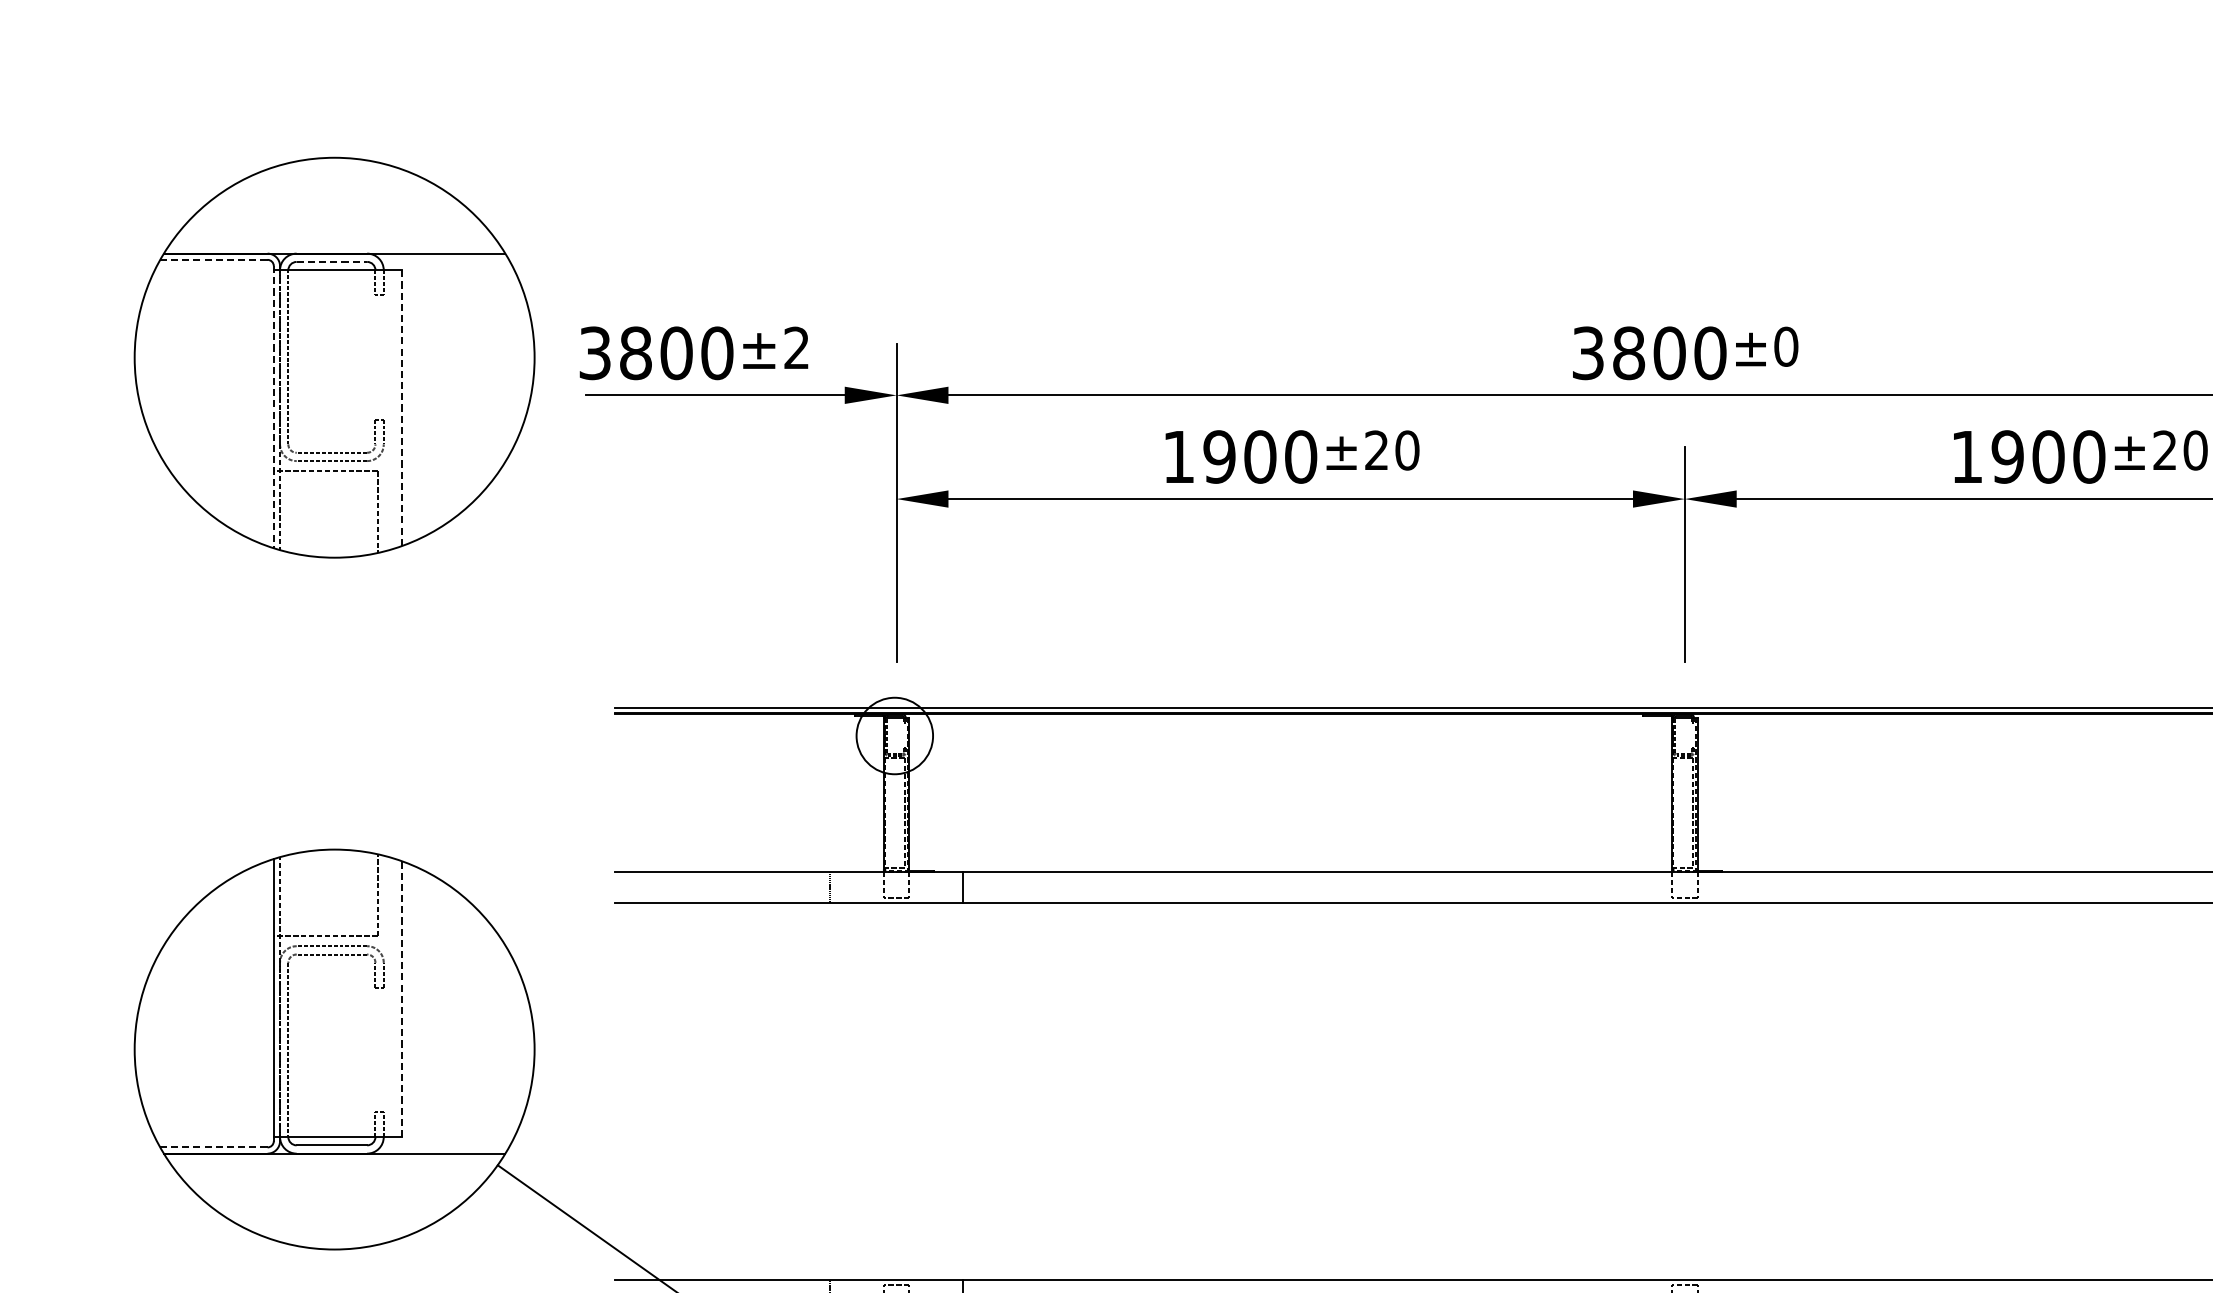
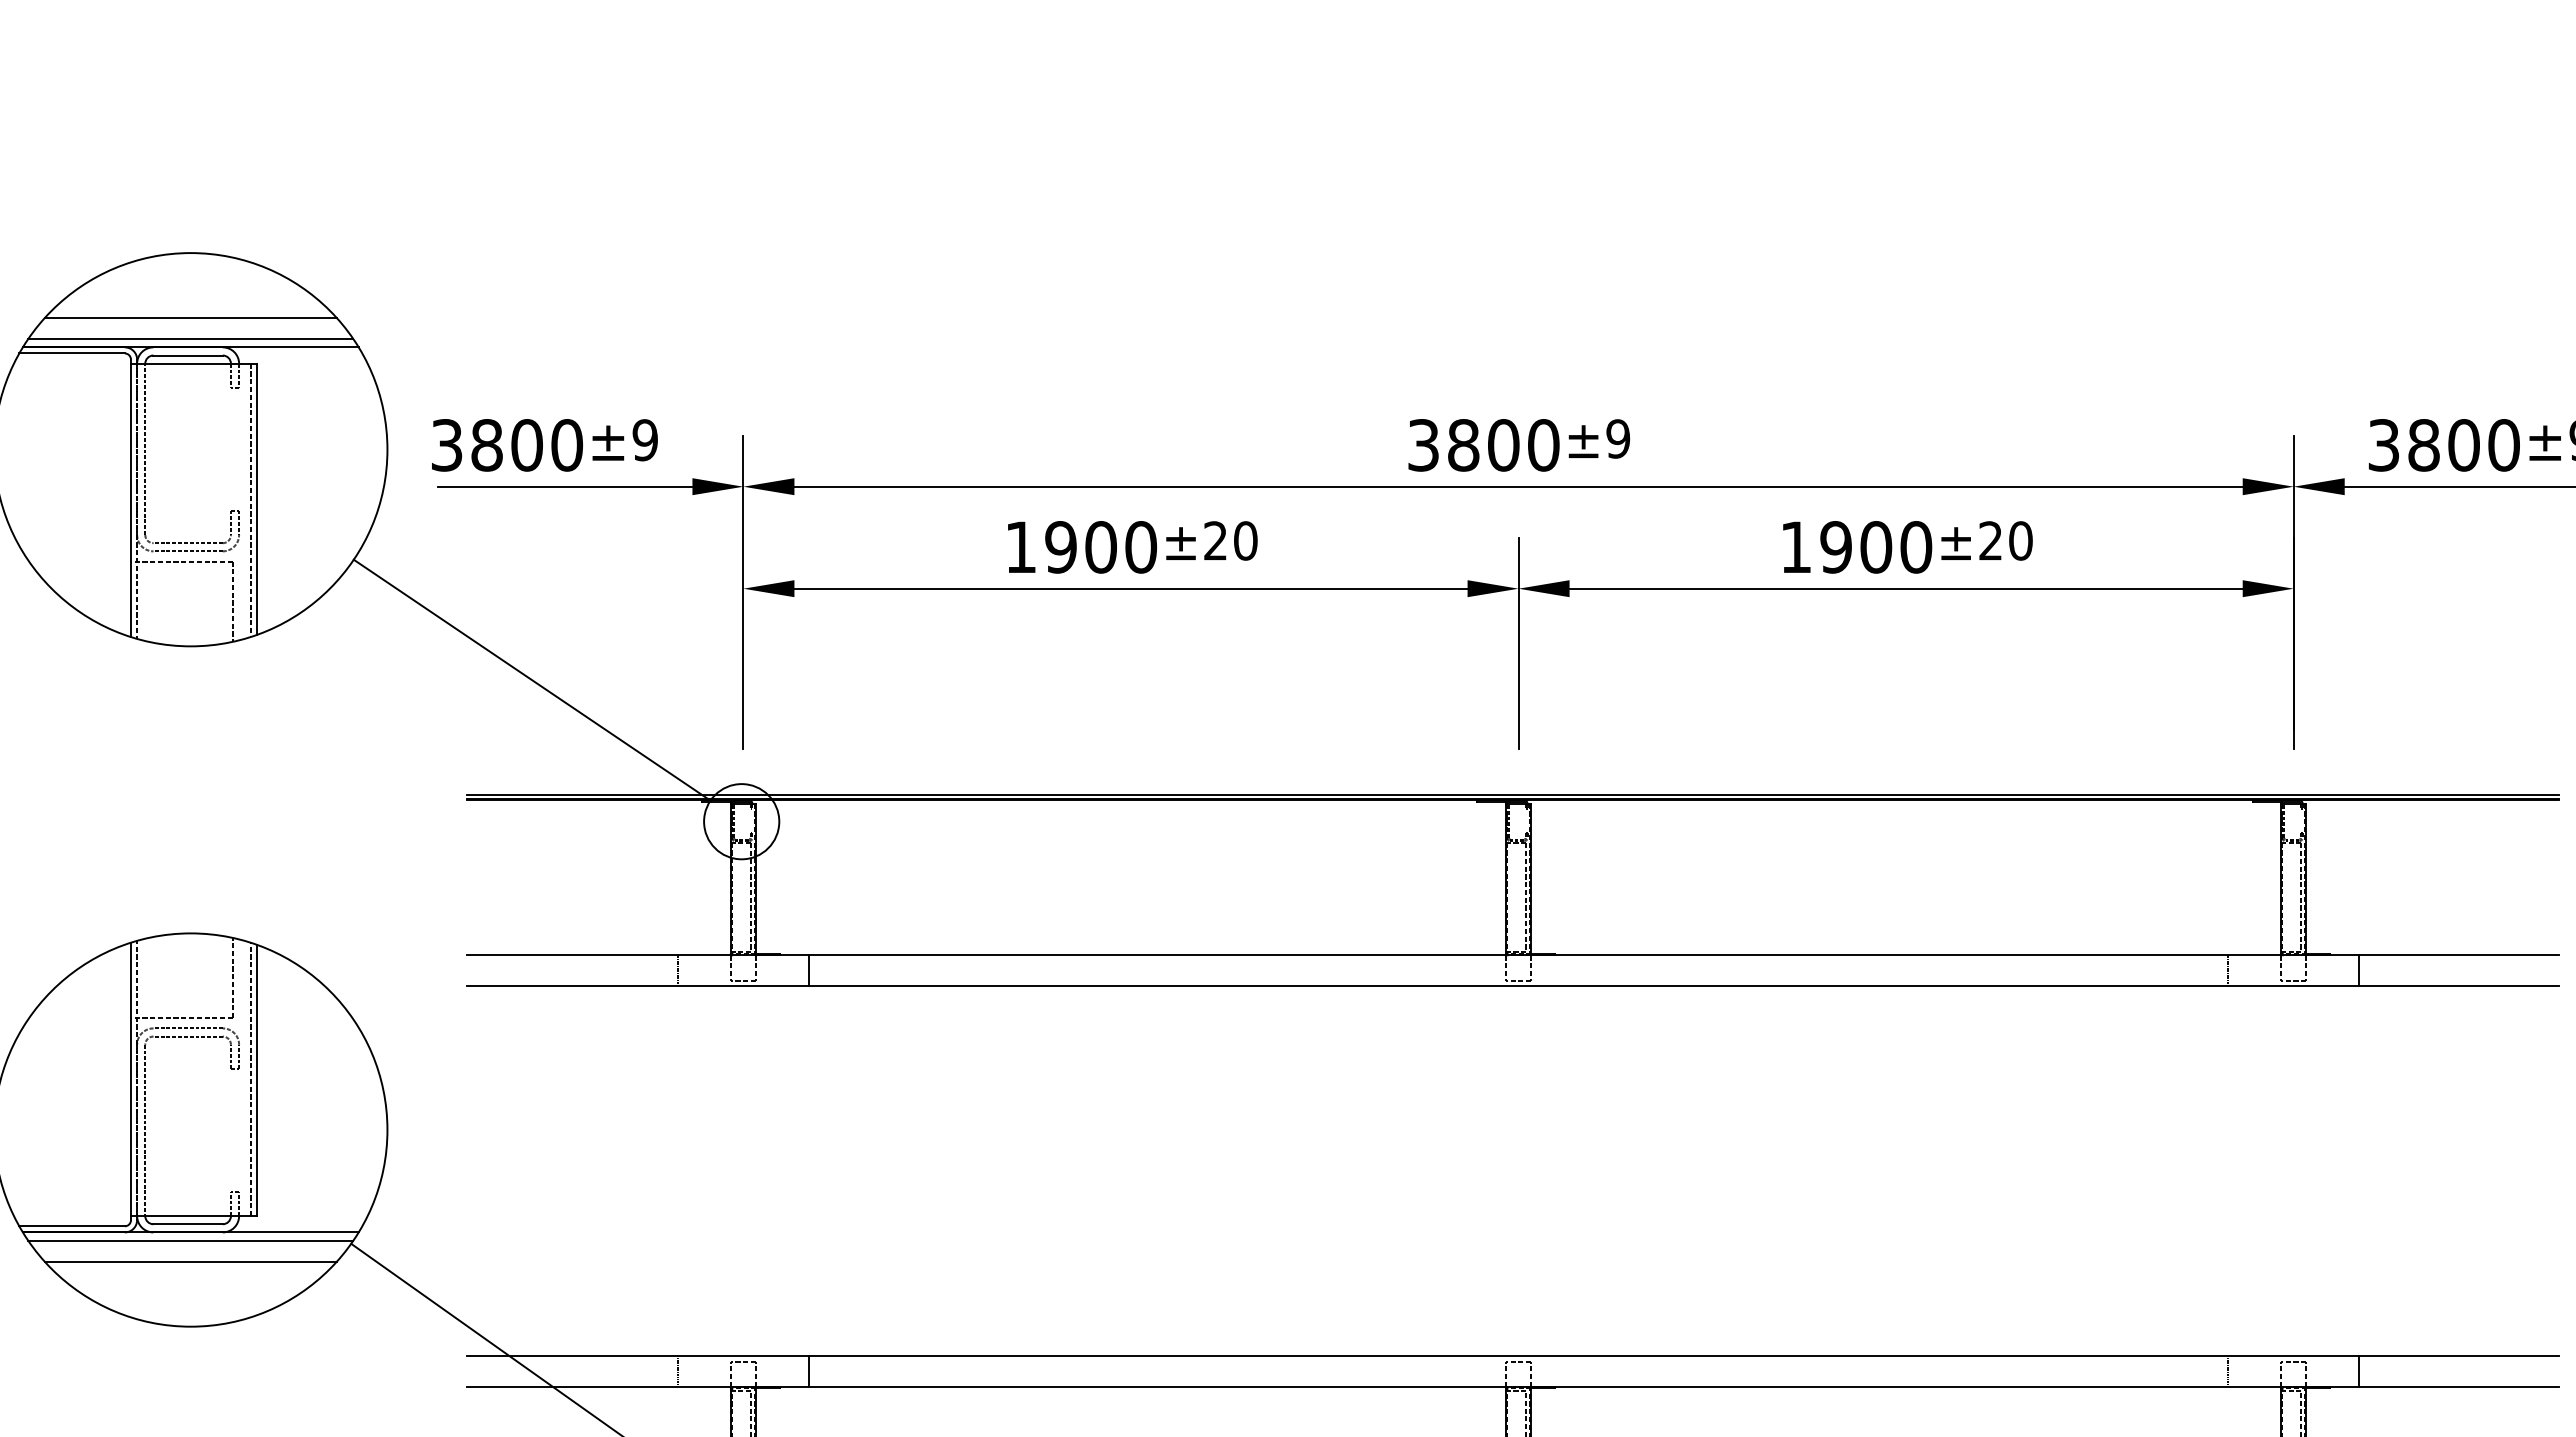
line: (334, 223) -> (190, 317), added
line: (334, 244) -> (190, 338), added
line: (214, 259) -> (72, 353), dashed -> solid
line: (332, 261) -> (188, 355), dashed -> solid
text: (1786, 346) -> (1618, 438), ±0 -> ±9
text: (795, 348) -> (644, 440), ±2 -> ±9
line: (274, 407) -> (131, 498), dashed -> solid
line: (396, 408) -> (251, 499), added
line: (402, 408) -> (257, 499), dashed -> solid
line: (681, 591) -> (531, 679), added
line: (396, 998) -> (251, 1079), added
line: (402, 999) -> (257, 1080), dashed -> solid
line: (214, 1147) -> (72, 1226), dashed -> solid
line: (334, 1161) -> (190, 1240), added
line: (334, 1184) -> (190, 1262), added

